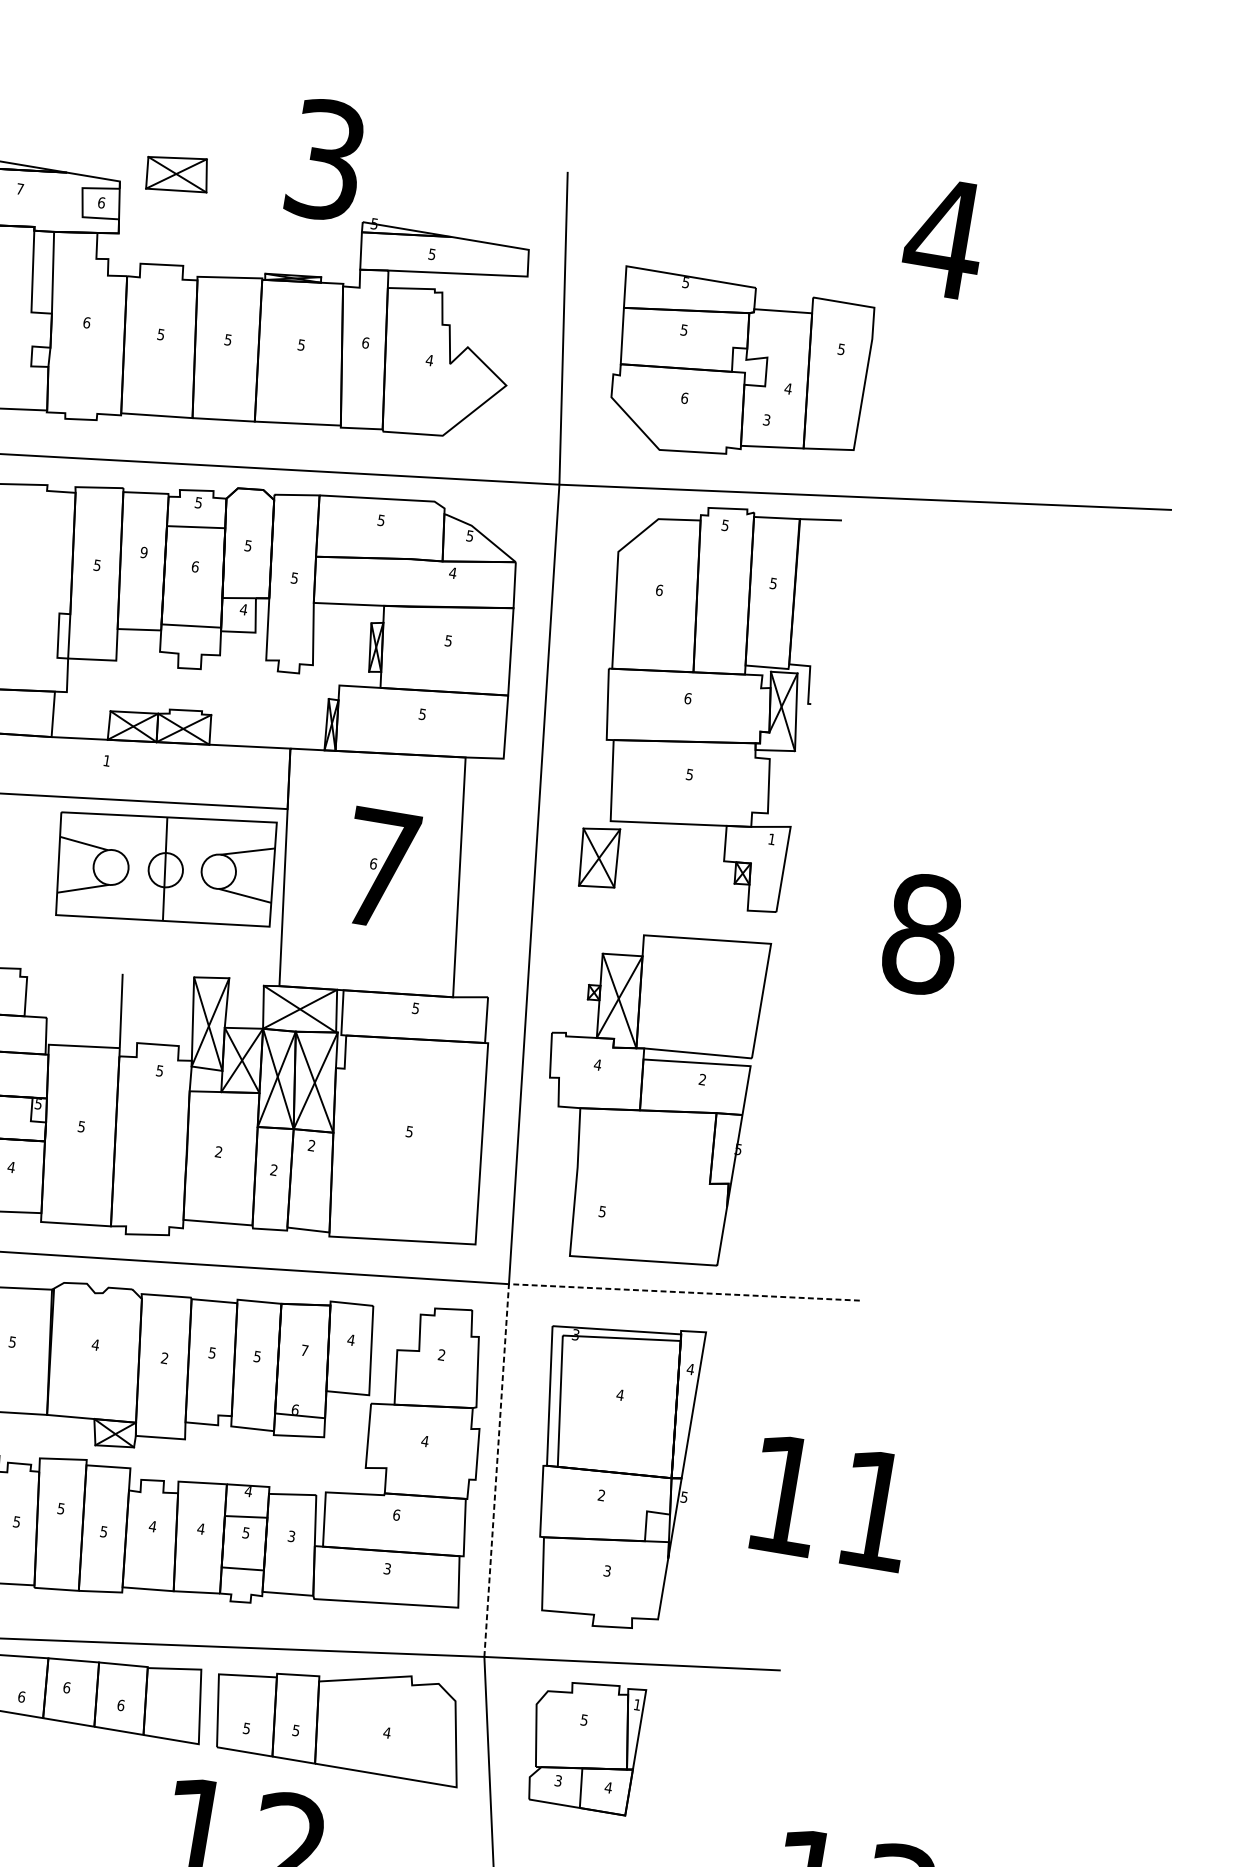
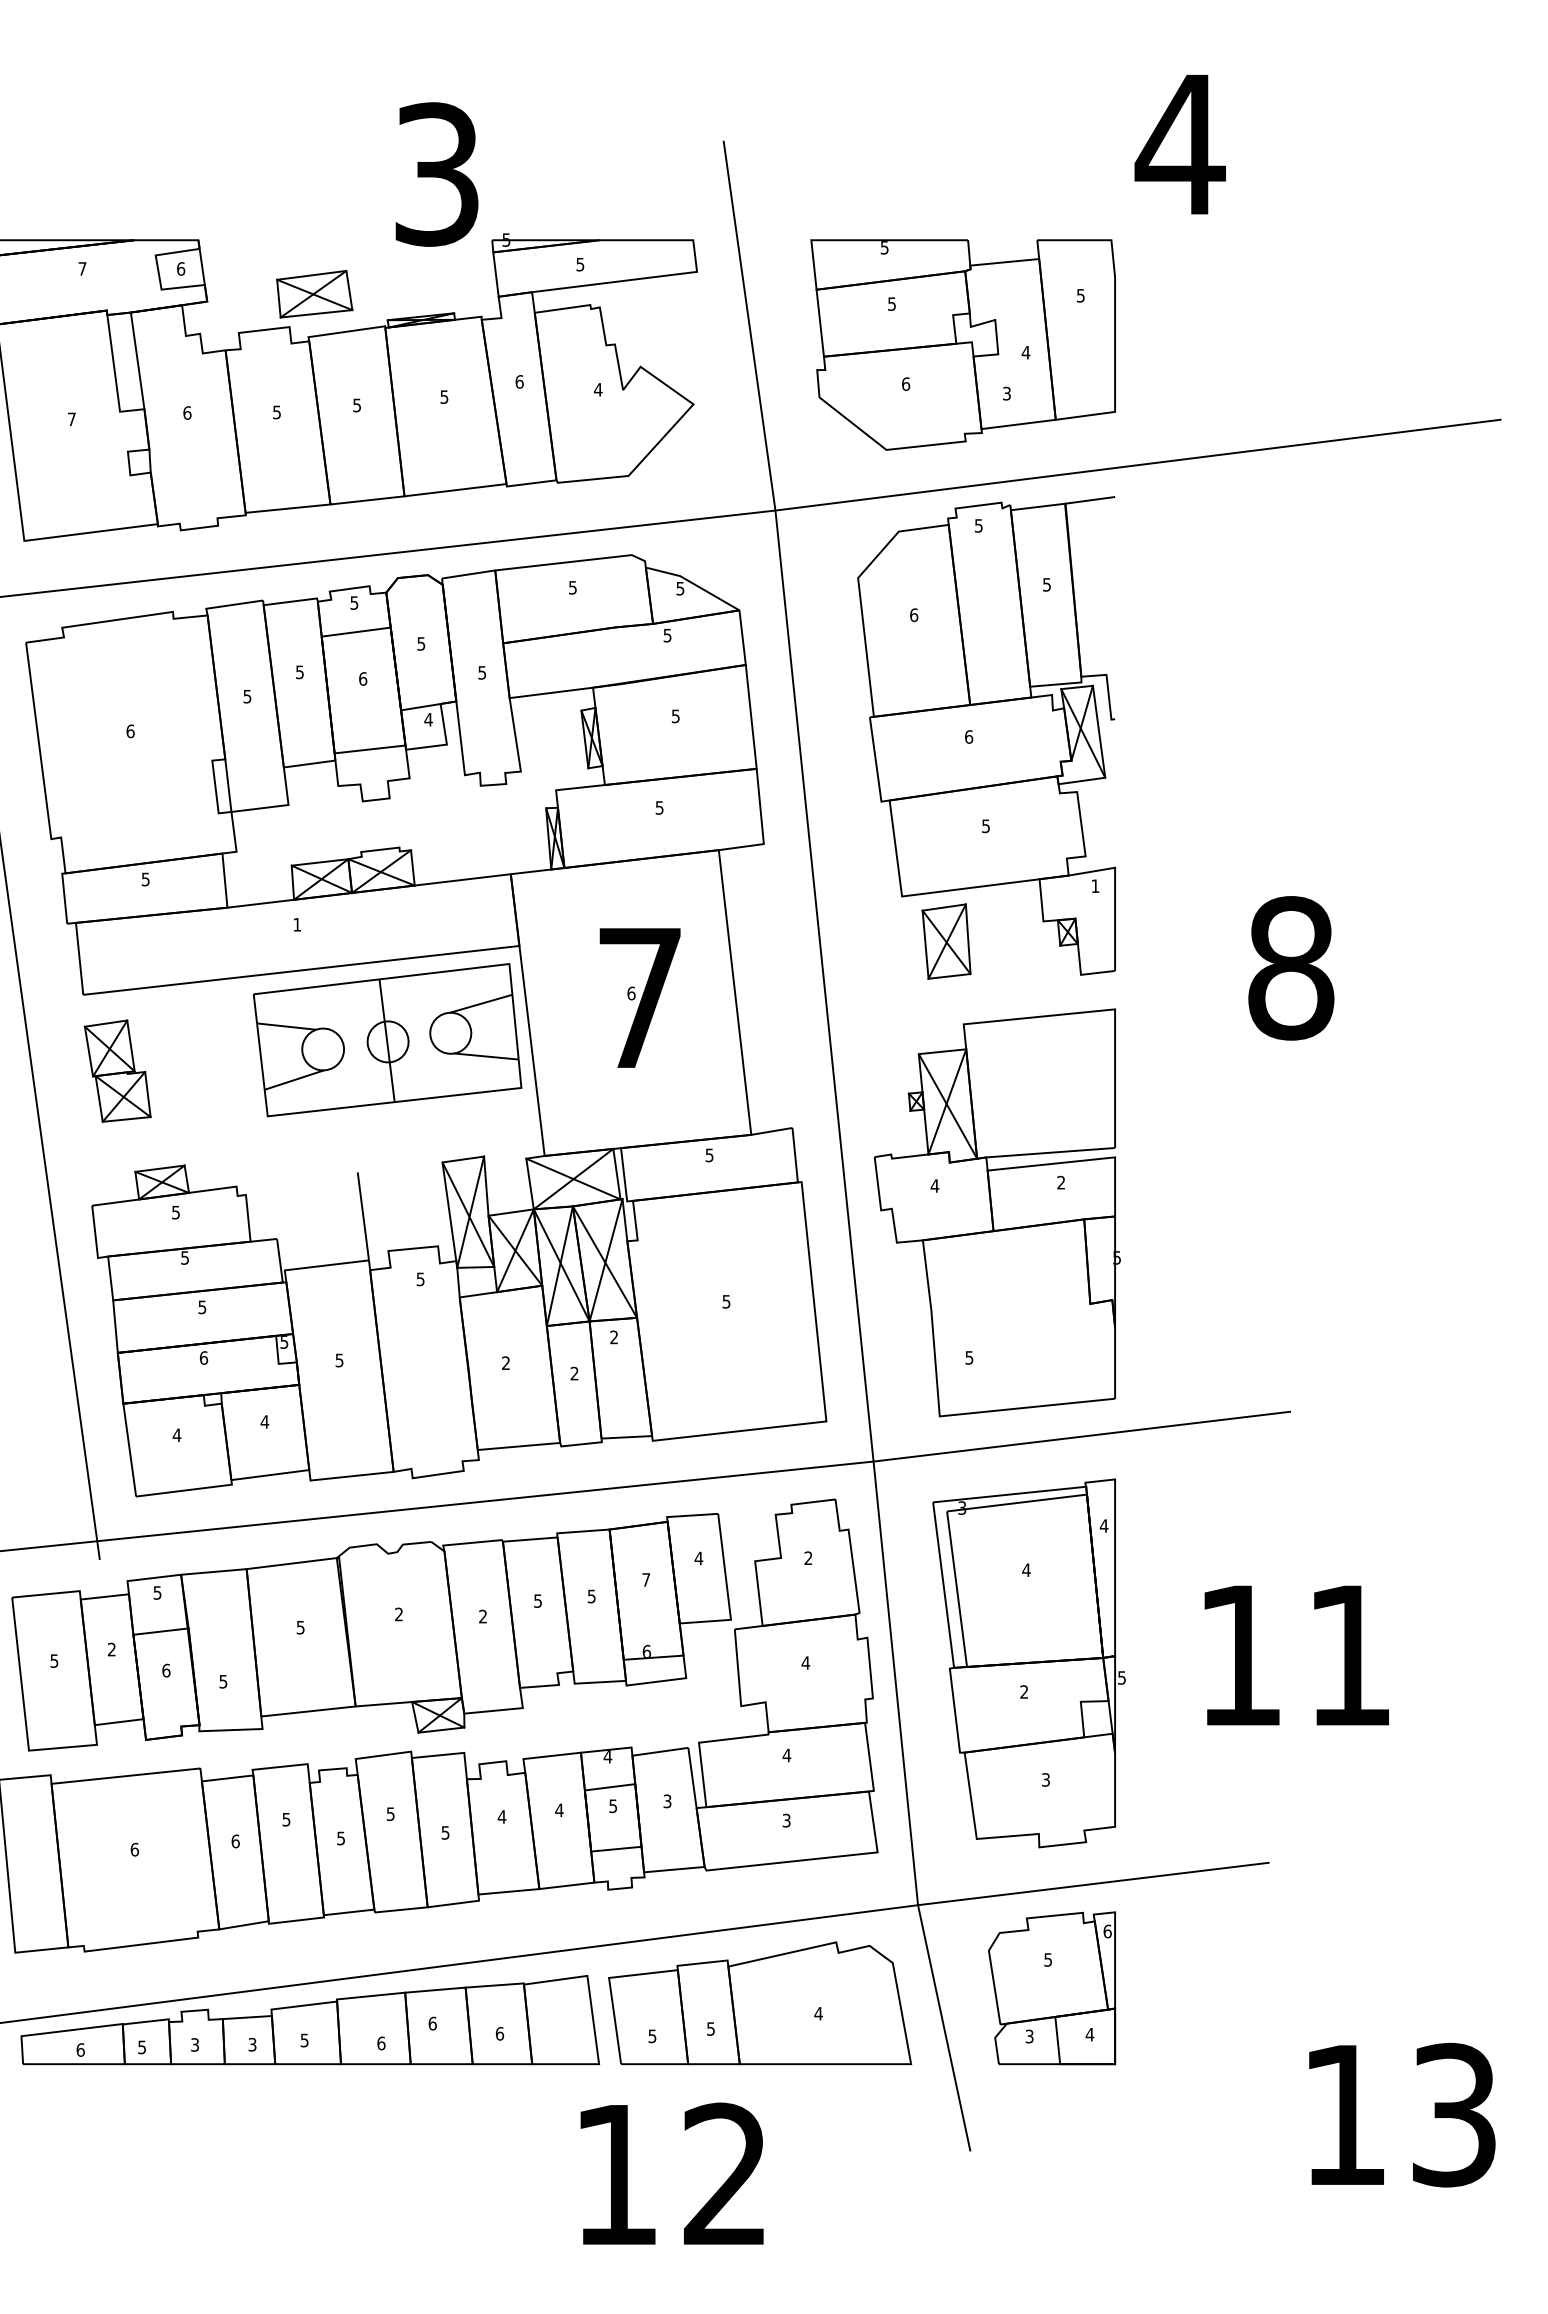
part: (177, 173) -> (314, 293), moved
text: (143, 551) -> (299, 671), 9 -> 5
text: (452, 573) -> (667, 635), 4 -> 5
part: (599, 857) -> (946, 941), moved
line: (508, 1294) -> (874, 1473), dashed -> solid
text: (95, 1344) -> (398, 1614), 4 -> 2
text: (396, 1515) -> (786, 1755), 6 -> 4
text: (637, 1704) -> (1107, 1931), 1 -> 6

